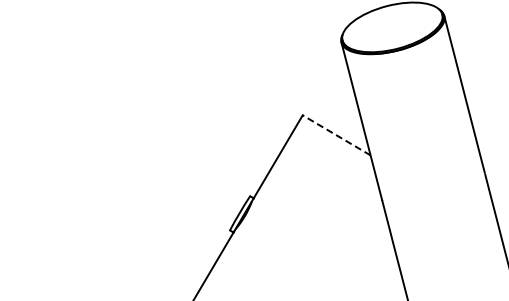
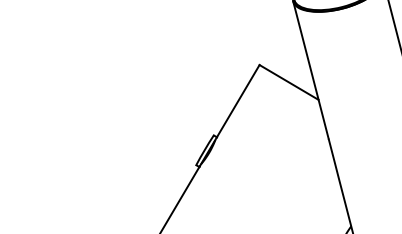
line: (336, 135) -> (288, 82), dashed -> solid

